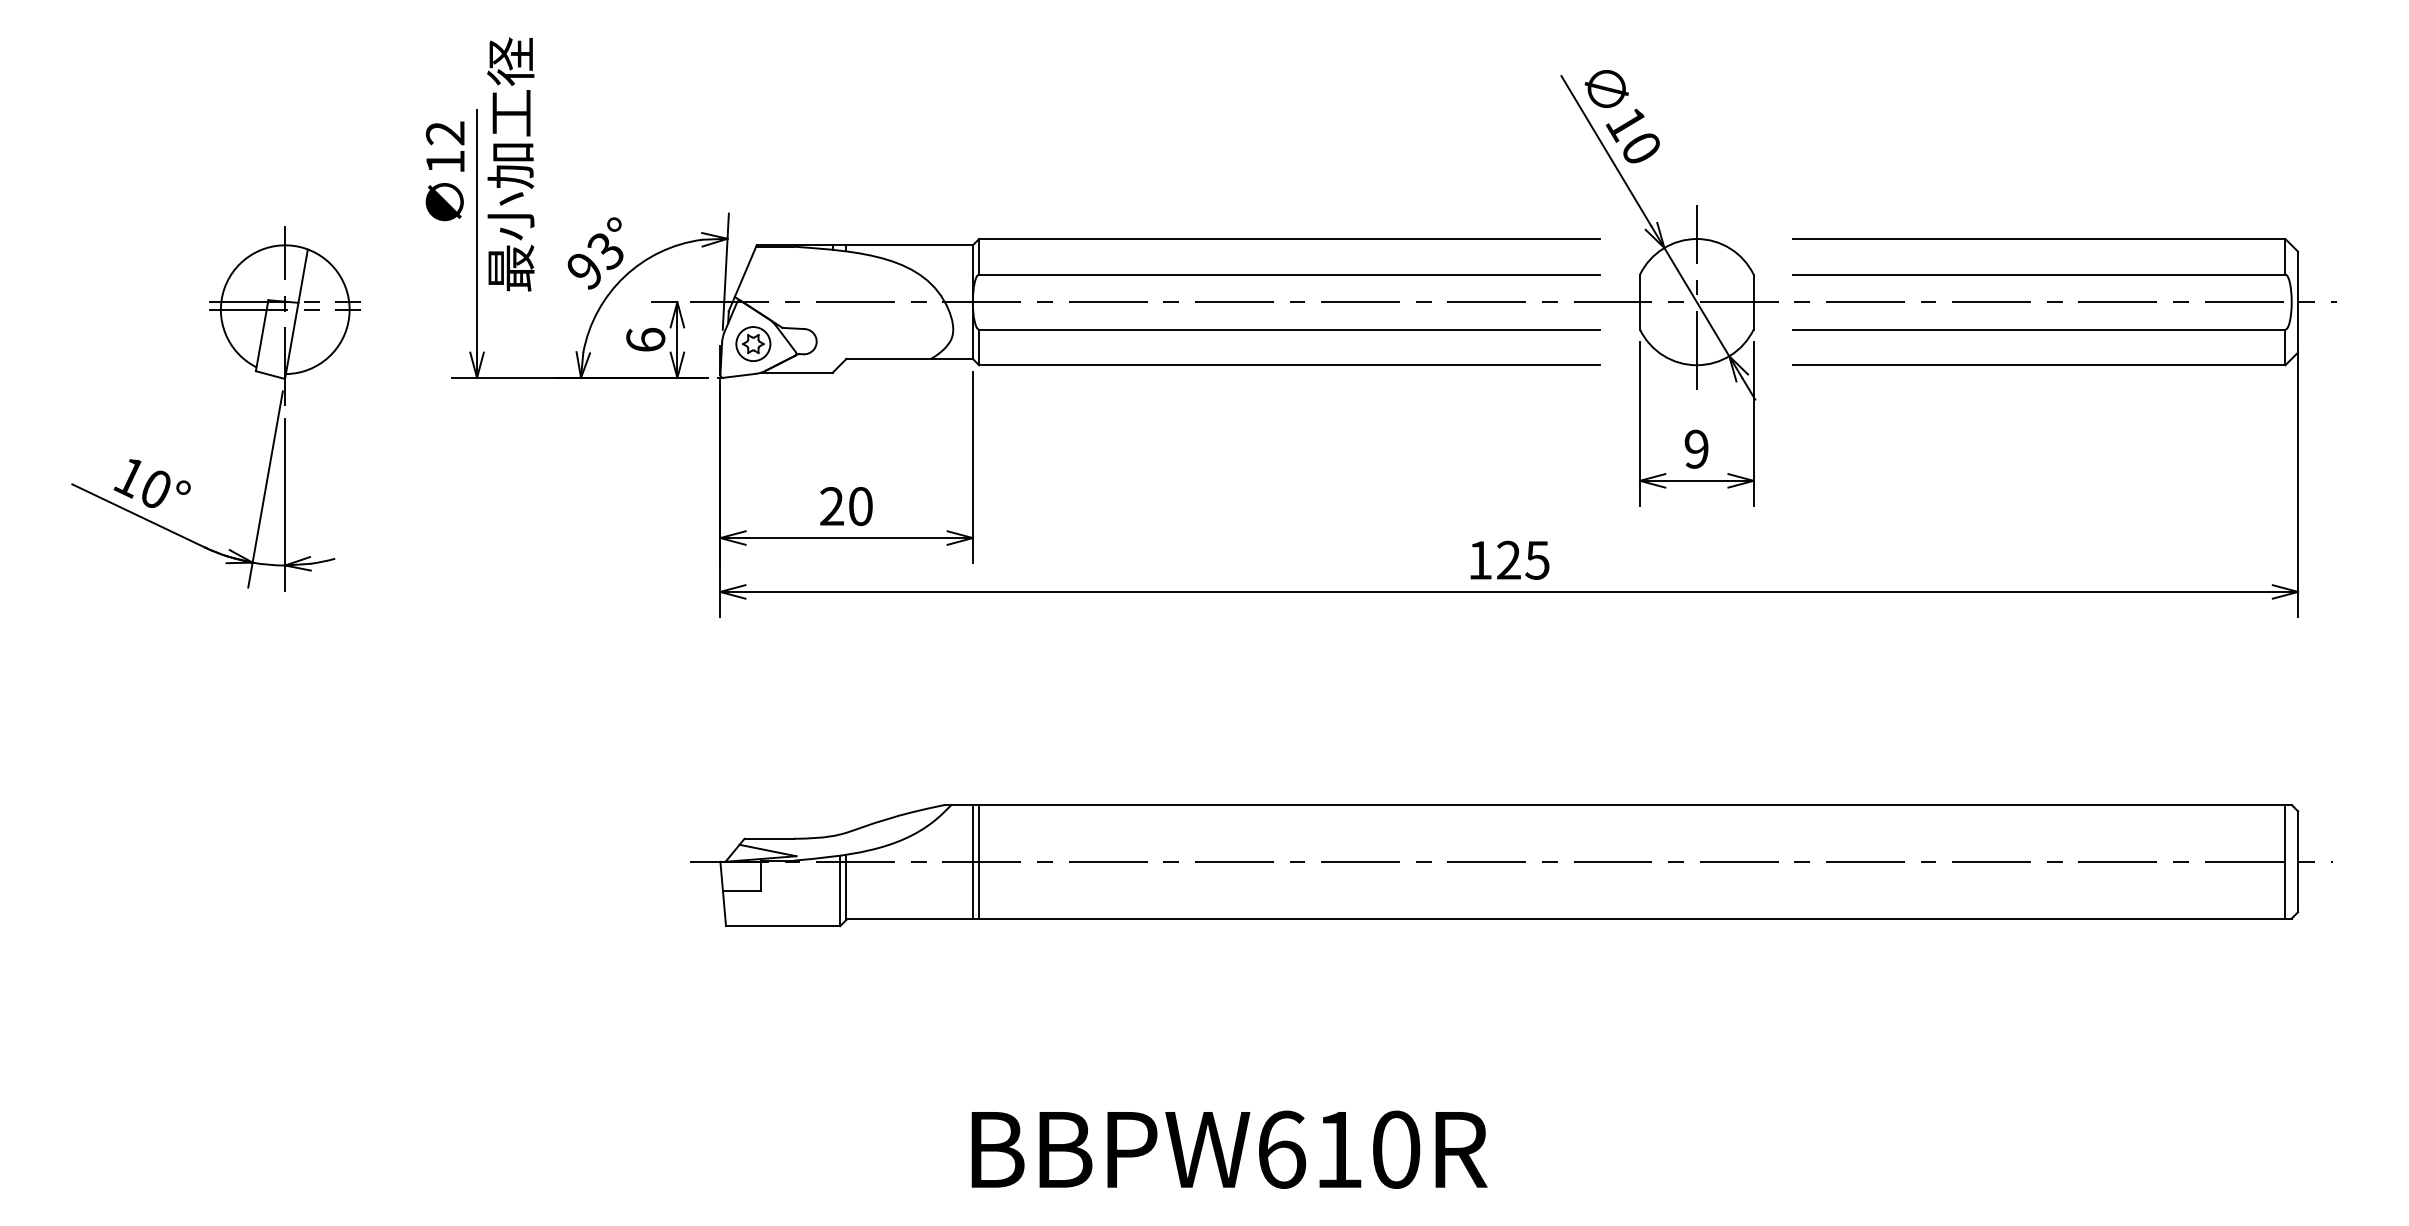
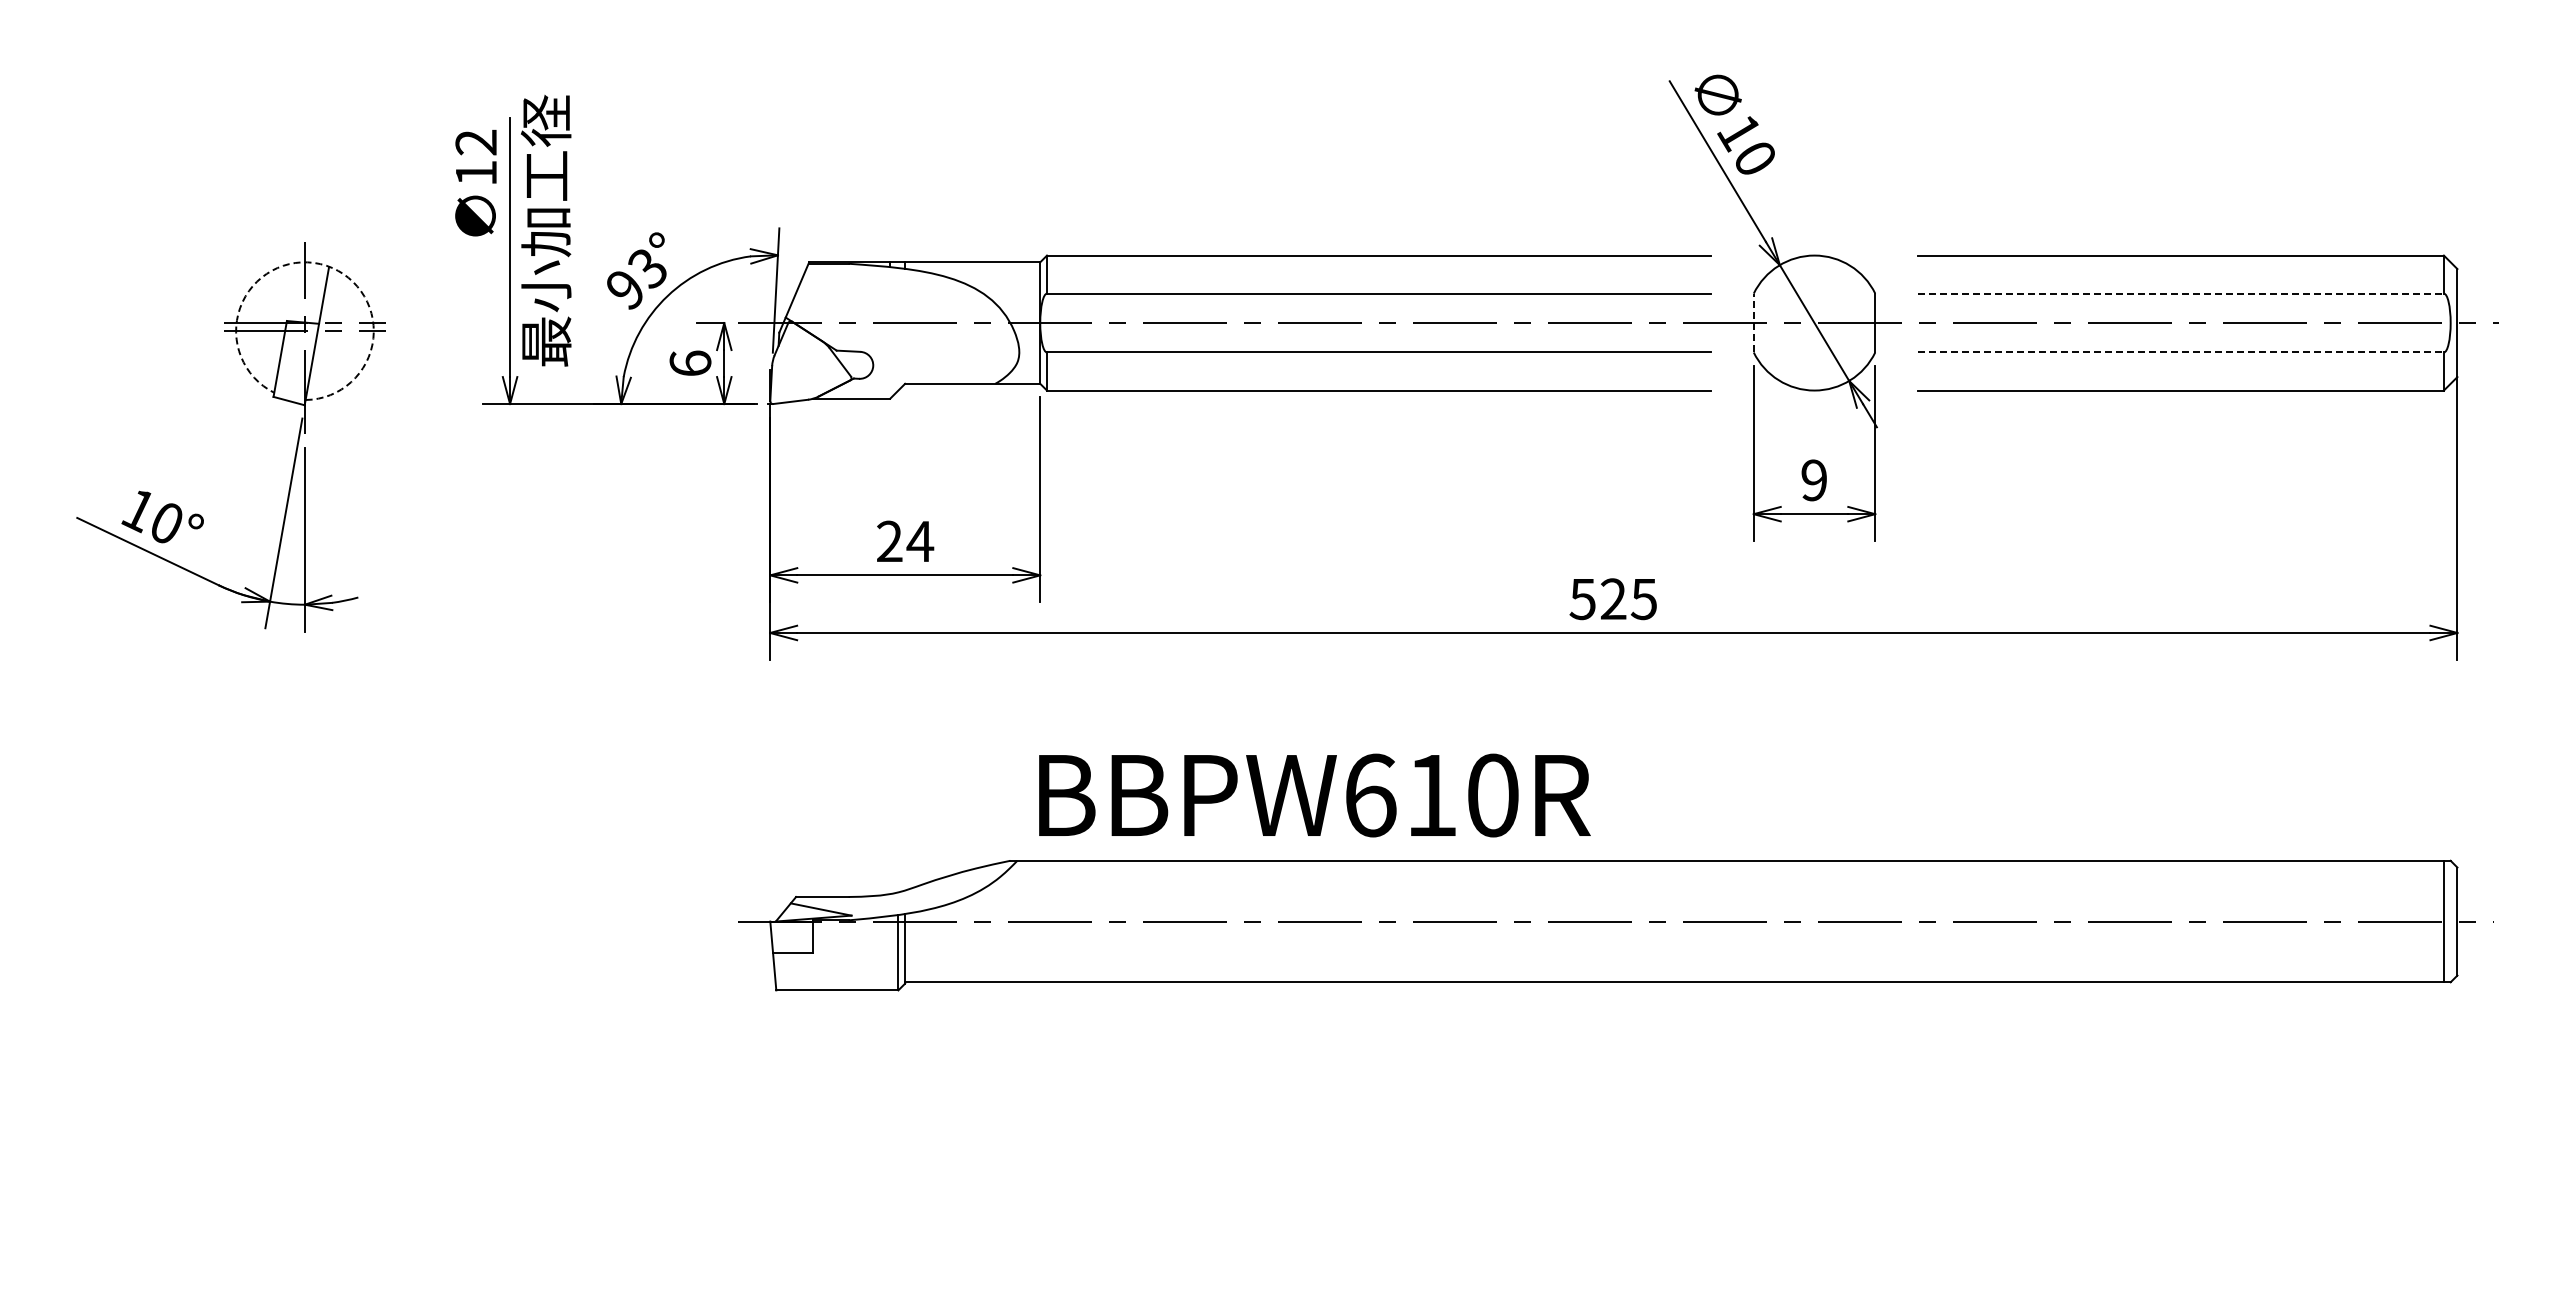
text: (511, 164) -> (546, 230), moved
arc: (299, 247) -> (320, 264), solid -> dashed
line: (2040, 274) -> (2181, 293), solid -> dashed
line: (1696, 297) -> (1814, 318), removed
line: (1639, 301) -> (1753, 322), solid -> dashed
line: (2040, 329) -> (2181, 352), solid -> dashed
part: (753, 343) -> (805, 367), removed
text: (860, 506) -> (920, 541), 20 -> 24
text: (1479, 560) -> (1582, 599), 125 -> 525
line: (973, 861) -> (1040, 921), removed
line: (979, 861) -> (1047, 921), removed
text: (1229, 1149) -> (1314, 795), moved

